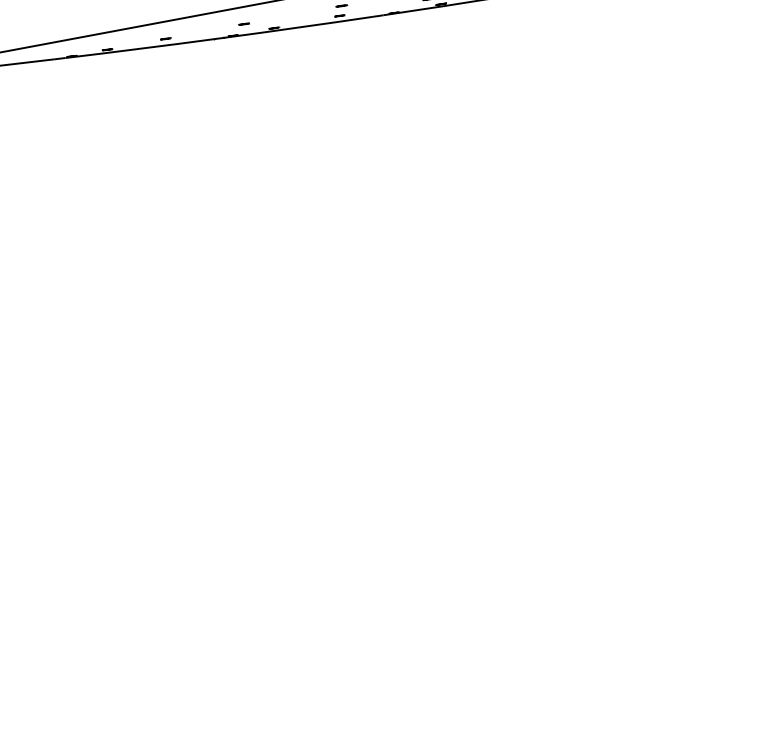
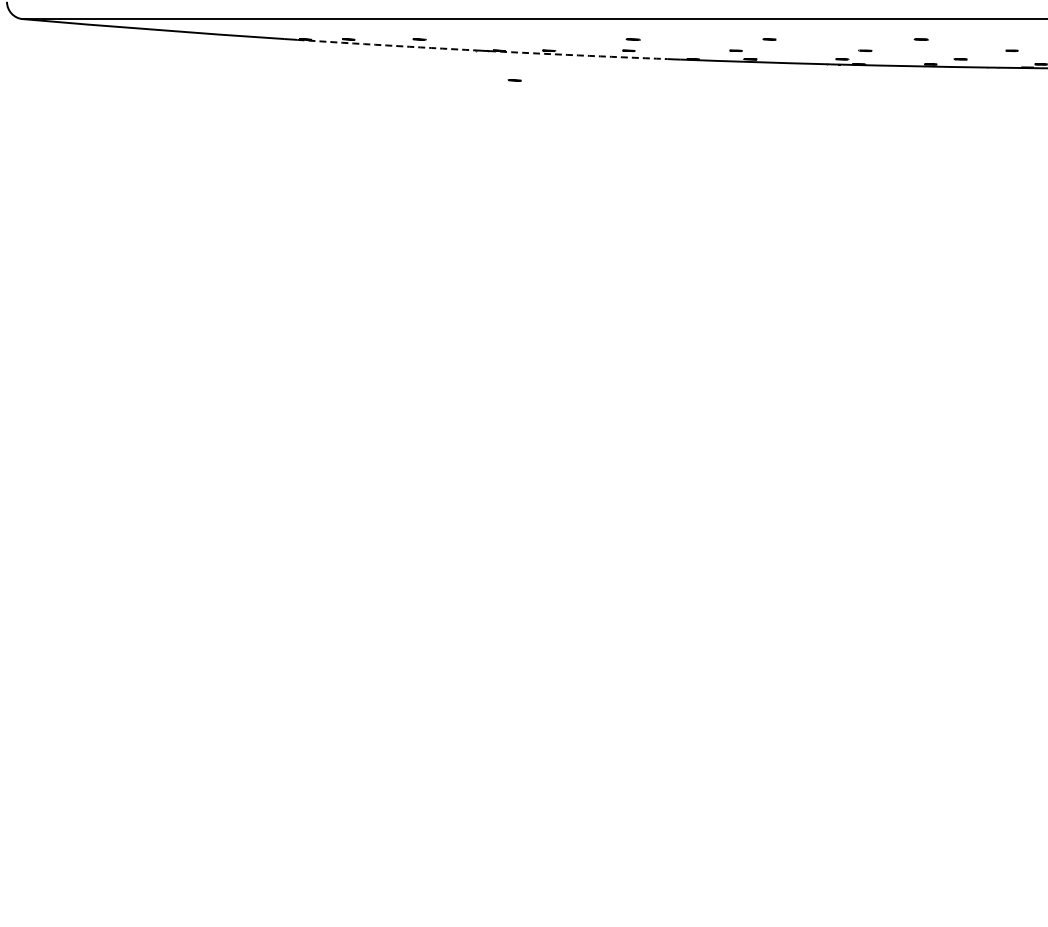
line: (243, 24) -> (514, 80), moved
arc: (299, 27) -> (578, 55), solid -> dashed
arc: (139, 48) -> (386, 45), solid -> dashed

